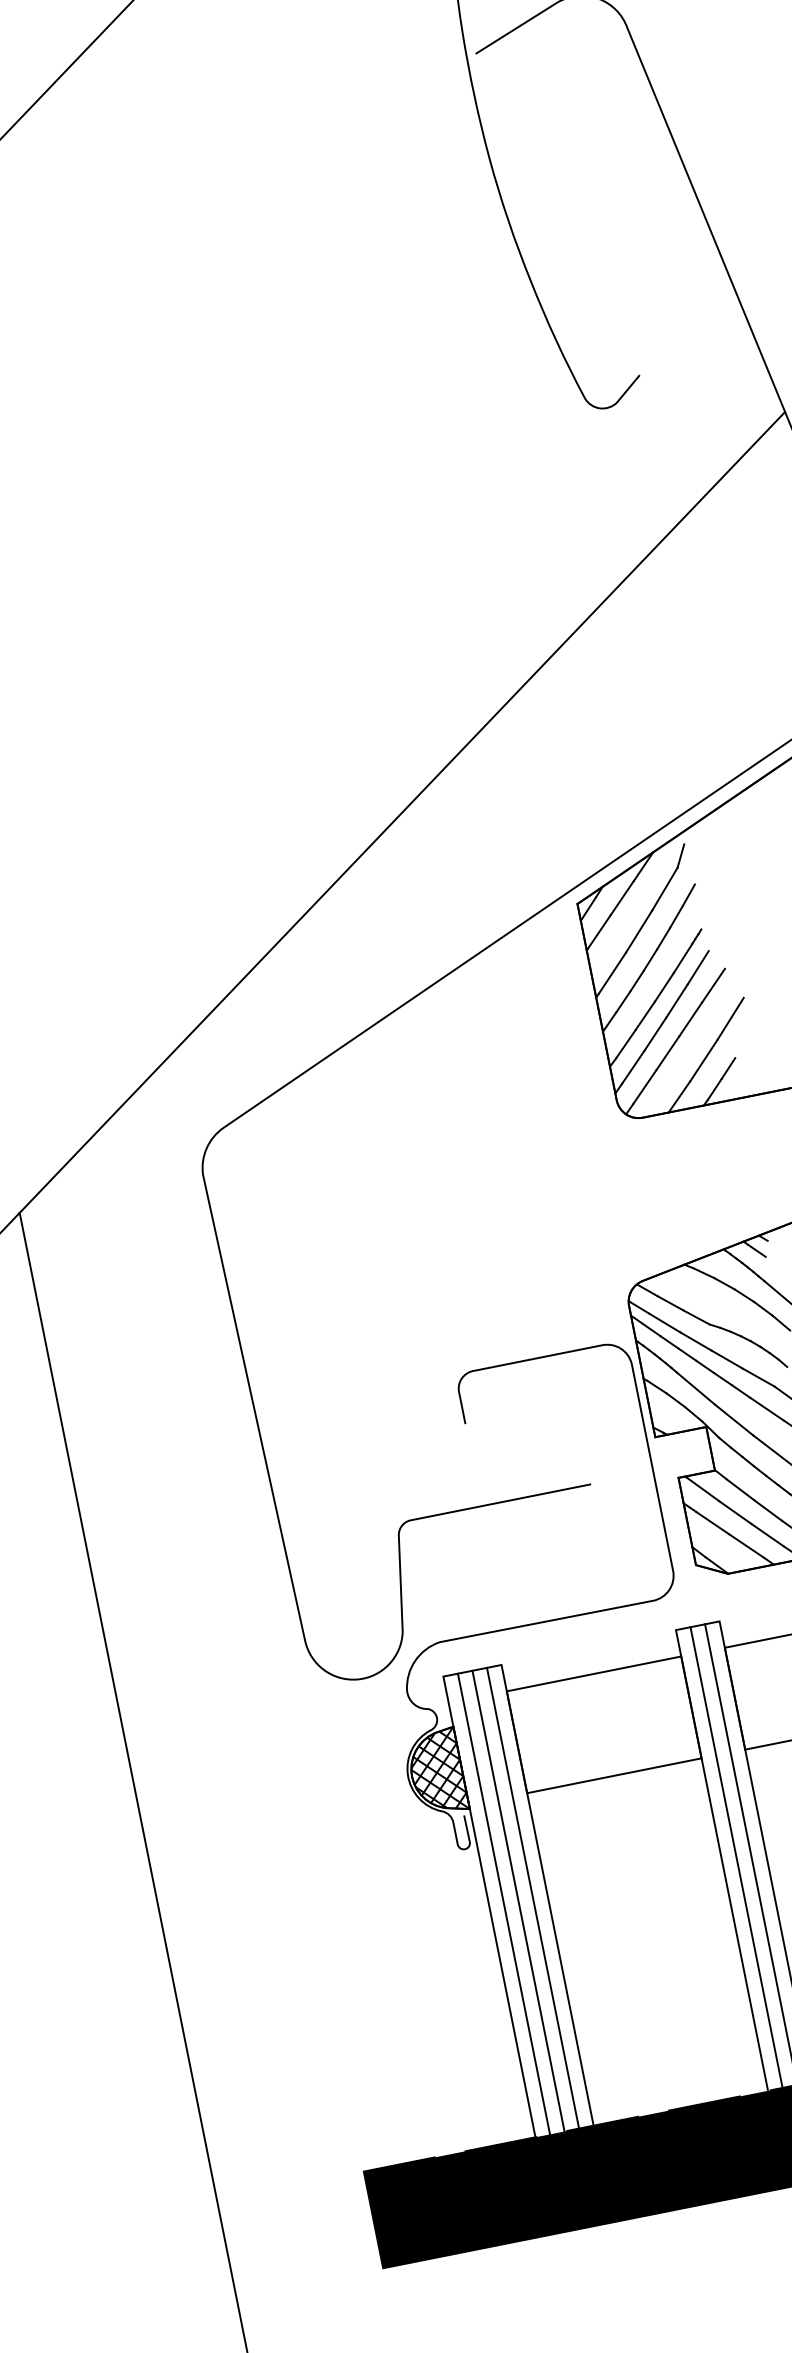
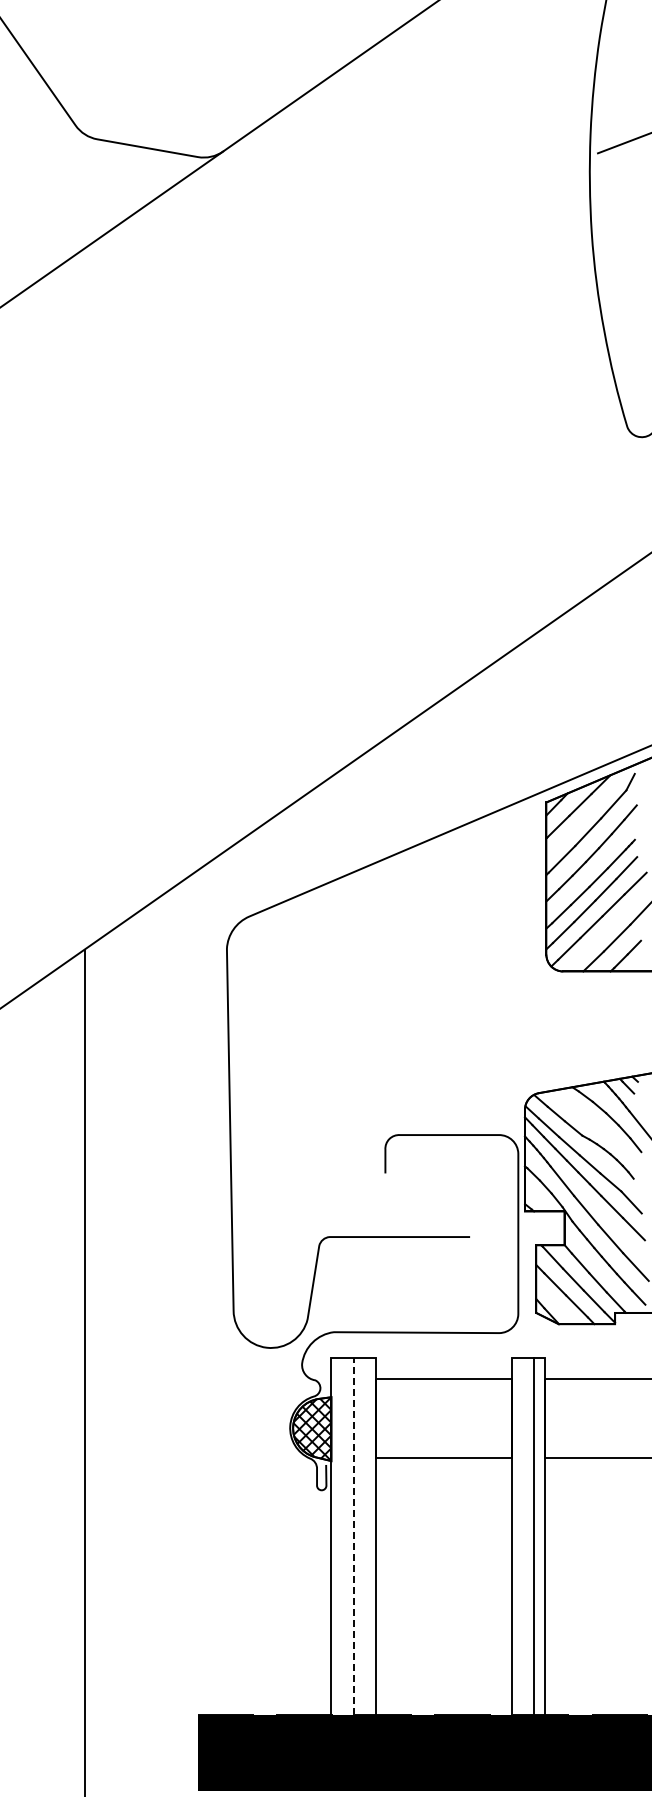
line: (735, 1857) -> (522, 1536), removed
line: (533, 1897) -> (365, 1536), removed
line: (517, 1900) -> (353, 1536), solid -> dashed
line: (503, 1903) -> (342, 1536), removed

